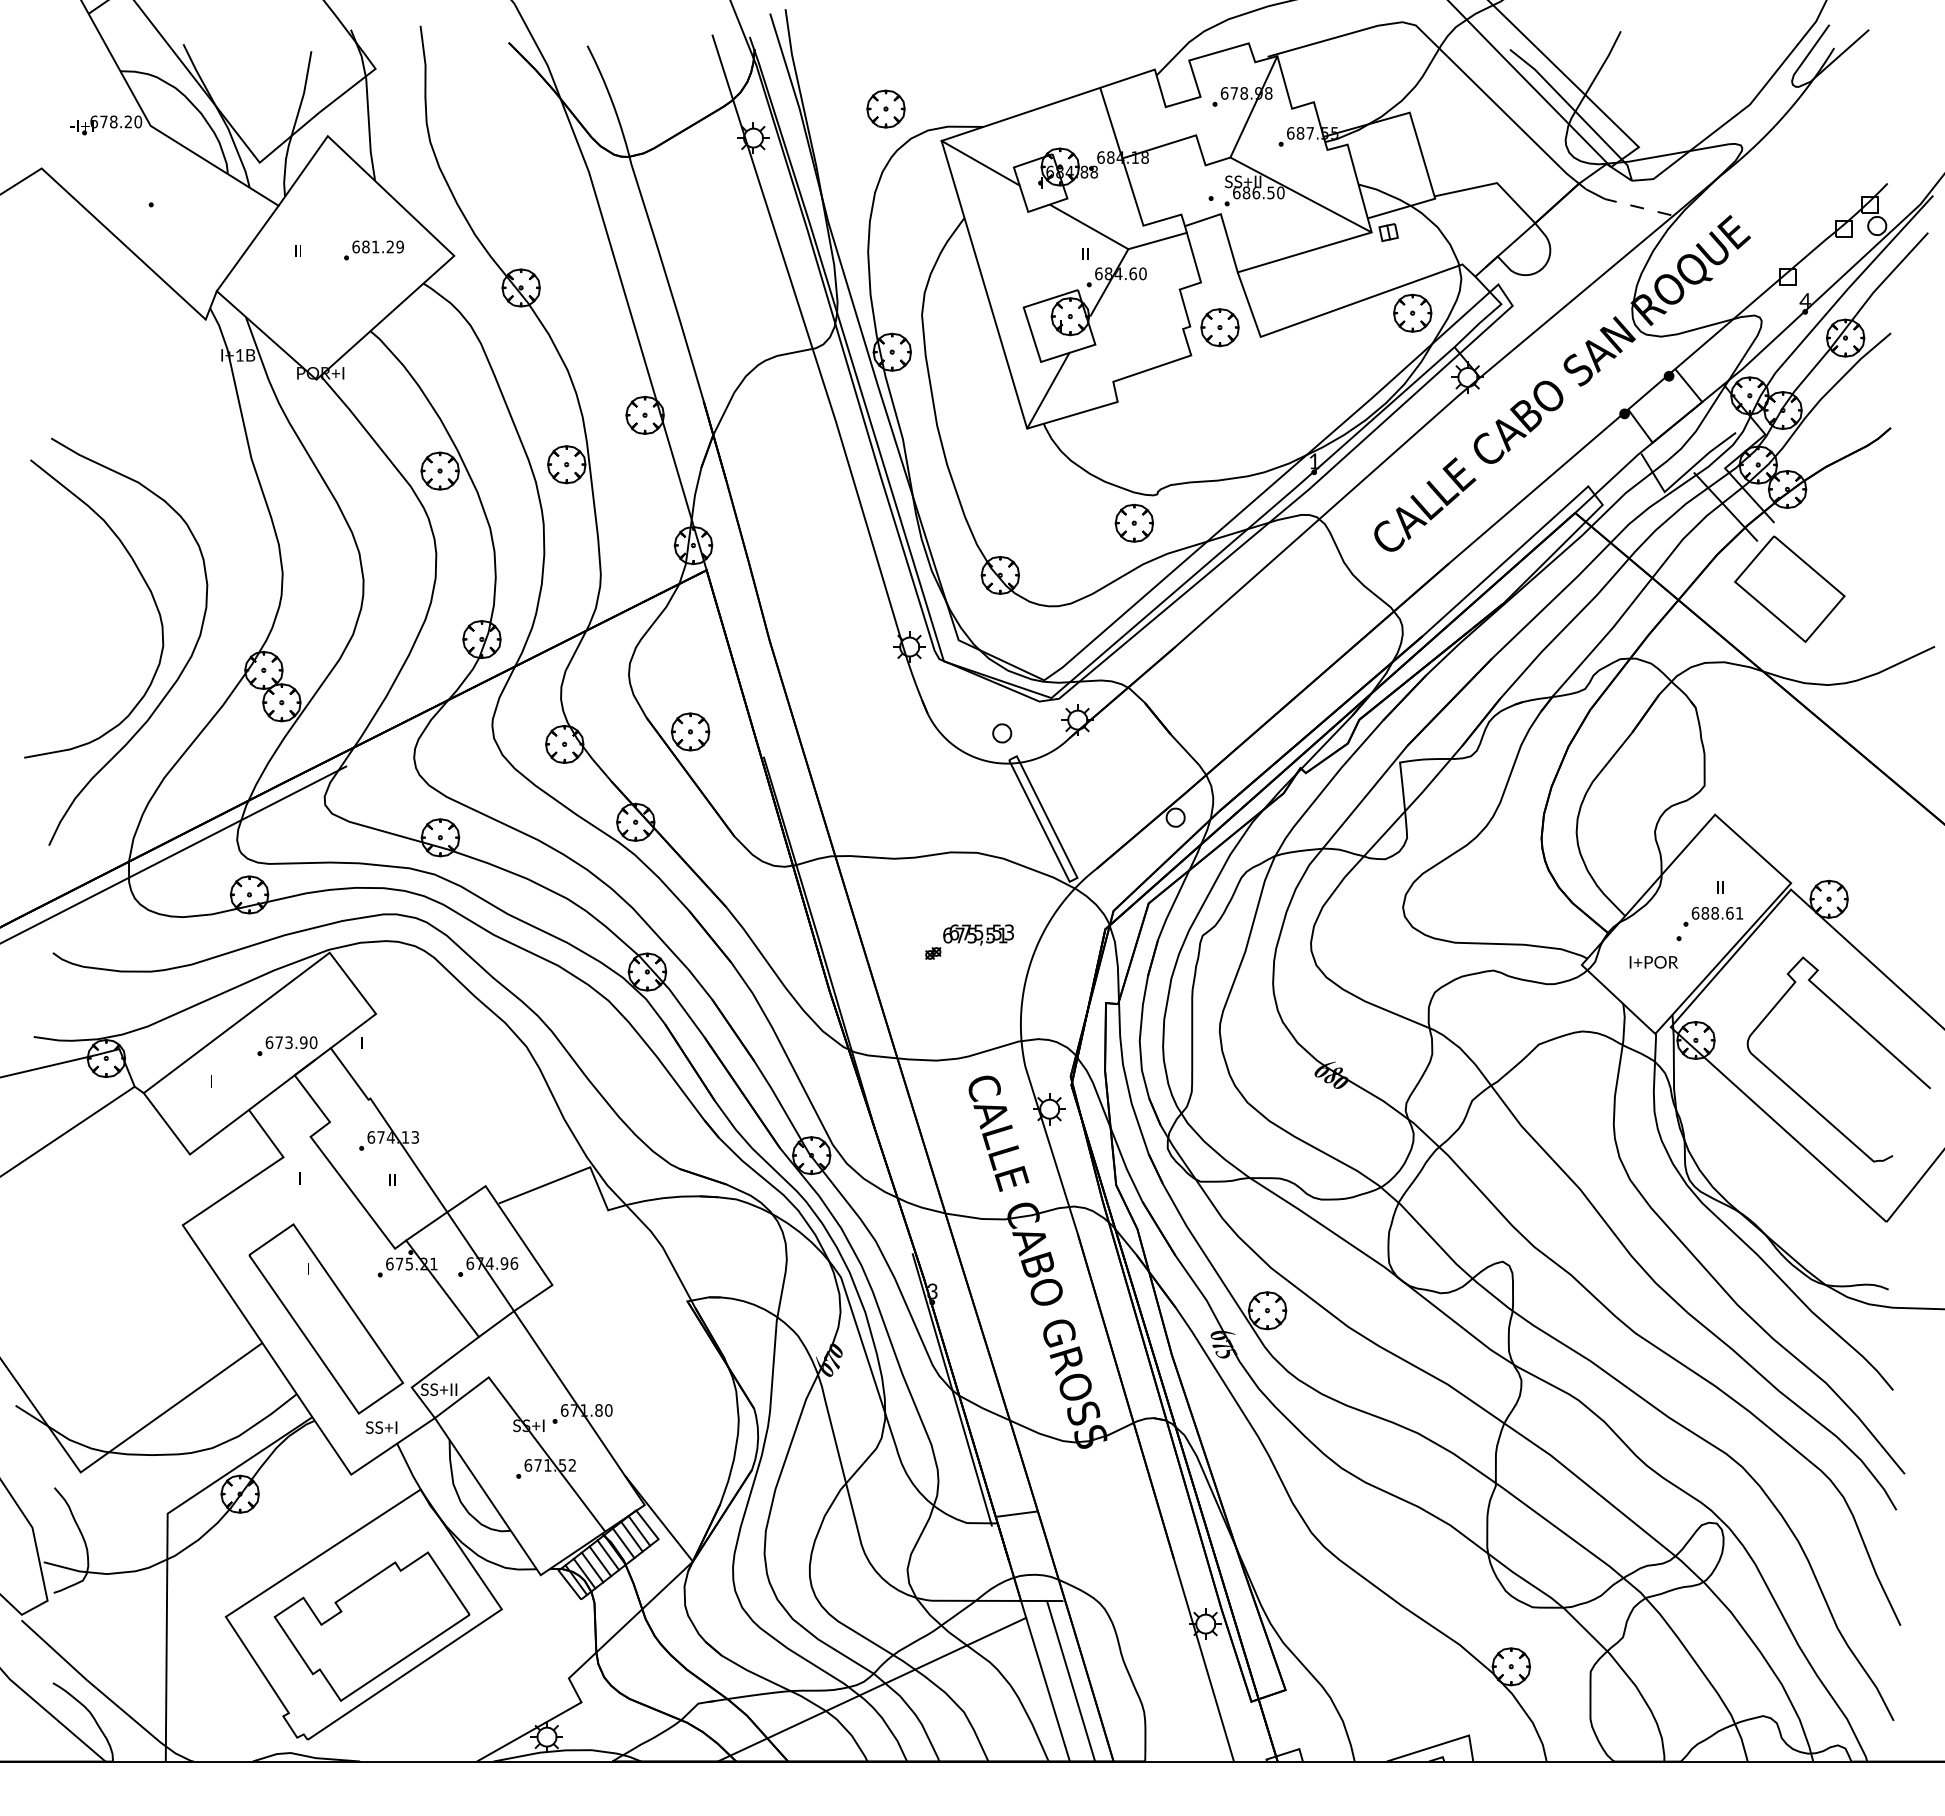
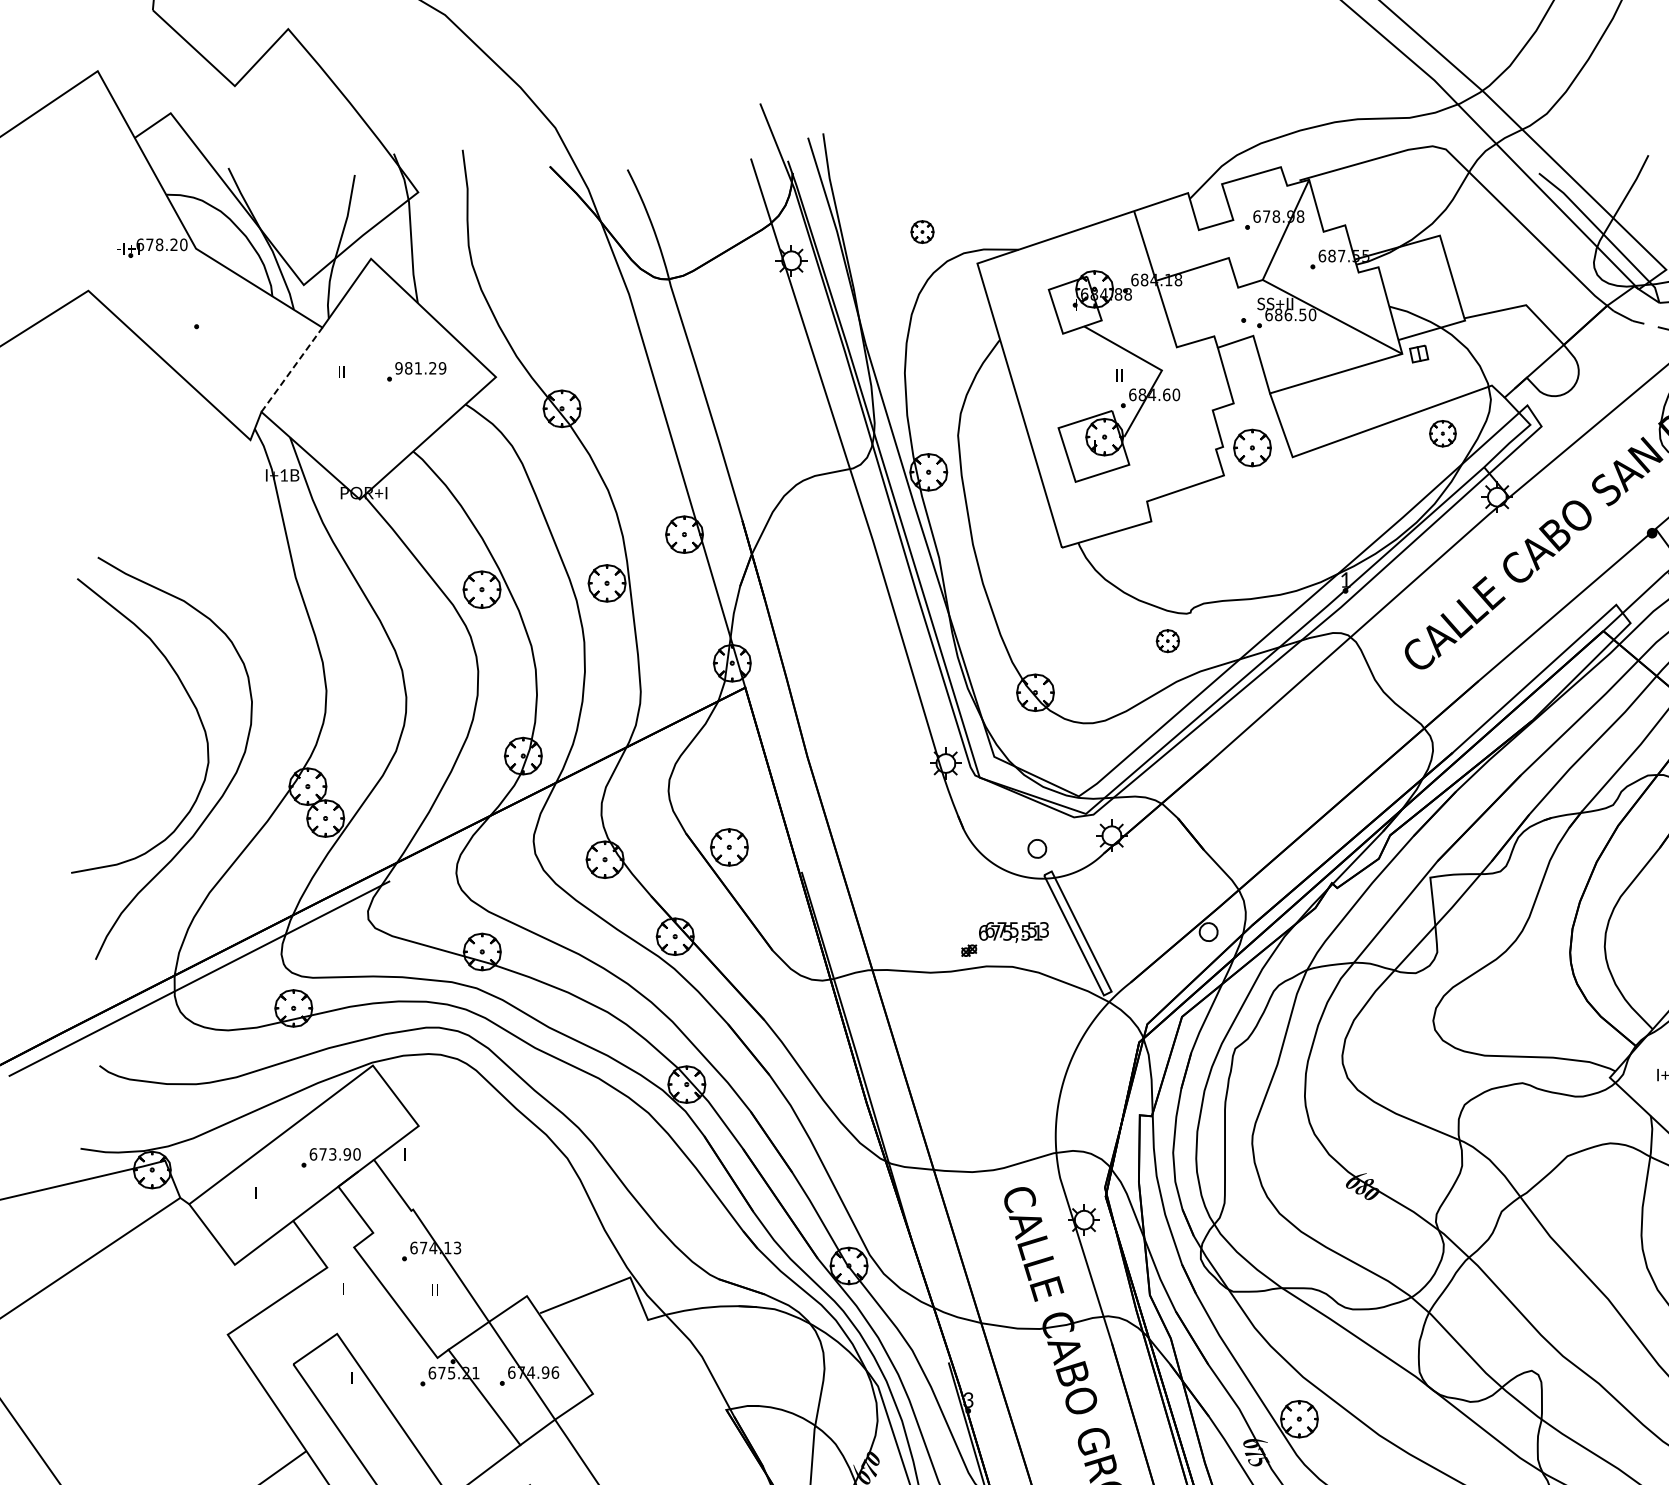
part: (885, 108) -> (922, 231), size x0.6
line: (980, 162) -> (1015, 284), removed
line: (1157, 240) -> (1190, 361), removed
text: (355, 246) -> (398, 367), 681.29 -> 981.29
line: (247, 248) -> (291, 369), solid -> dashed
part: (1412, 312) -> (1442, 433), size x0.7
line: (1048, 390) -> (1083, 510), removed
part: (1134, 522) -> (1167, 640), size x0.6
part: (969, 941) -> (1004, 938), moved

